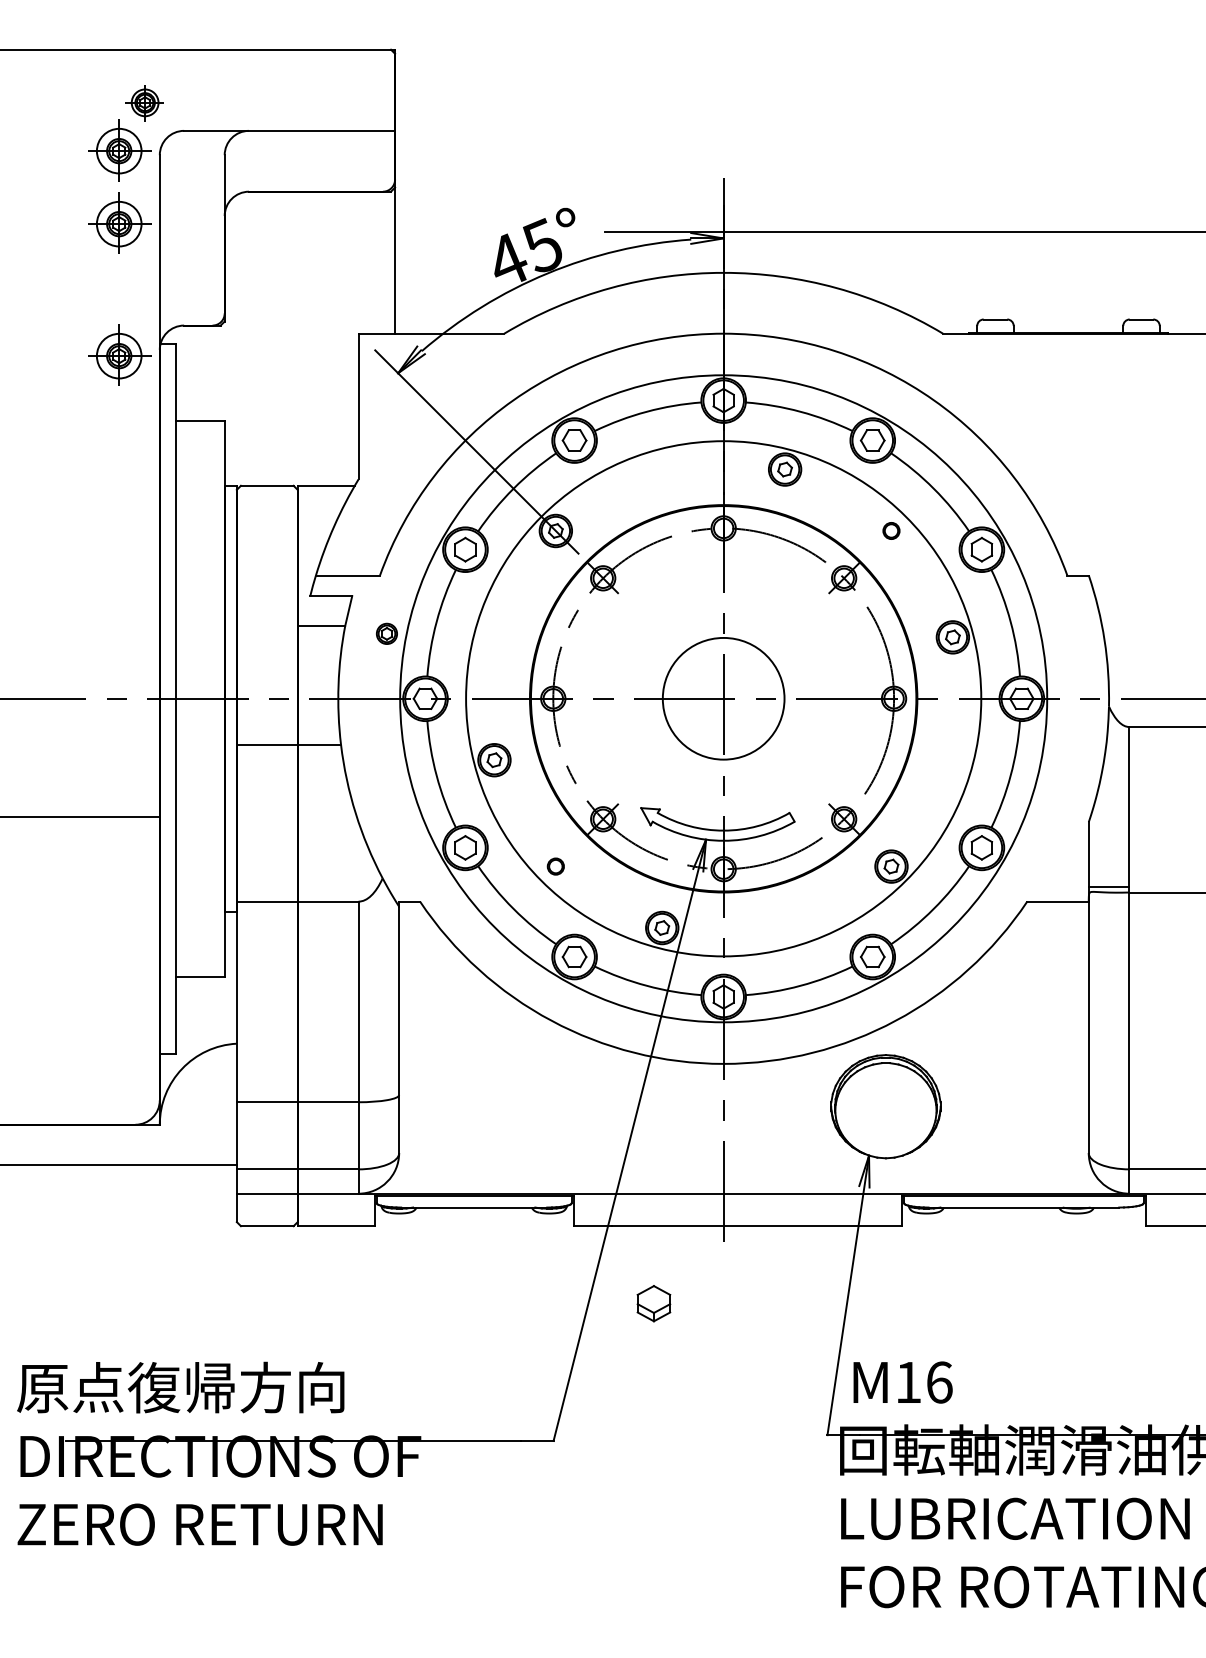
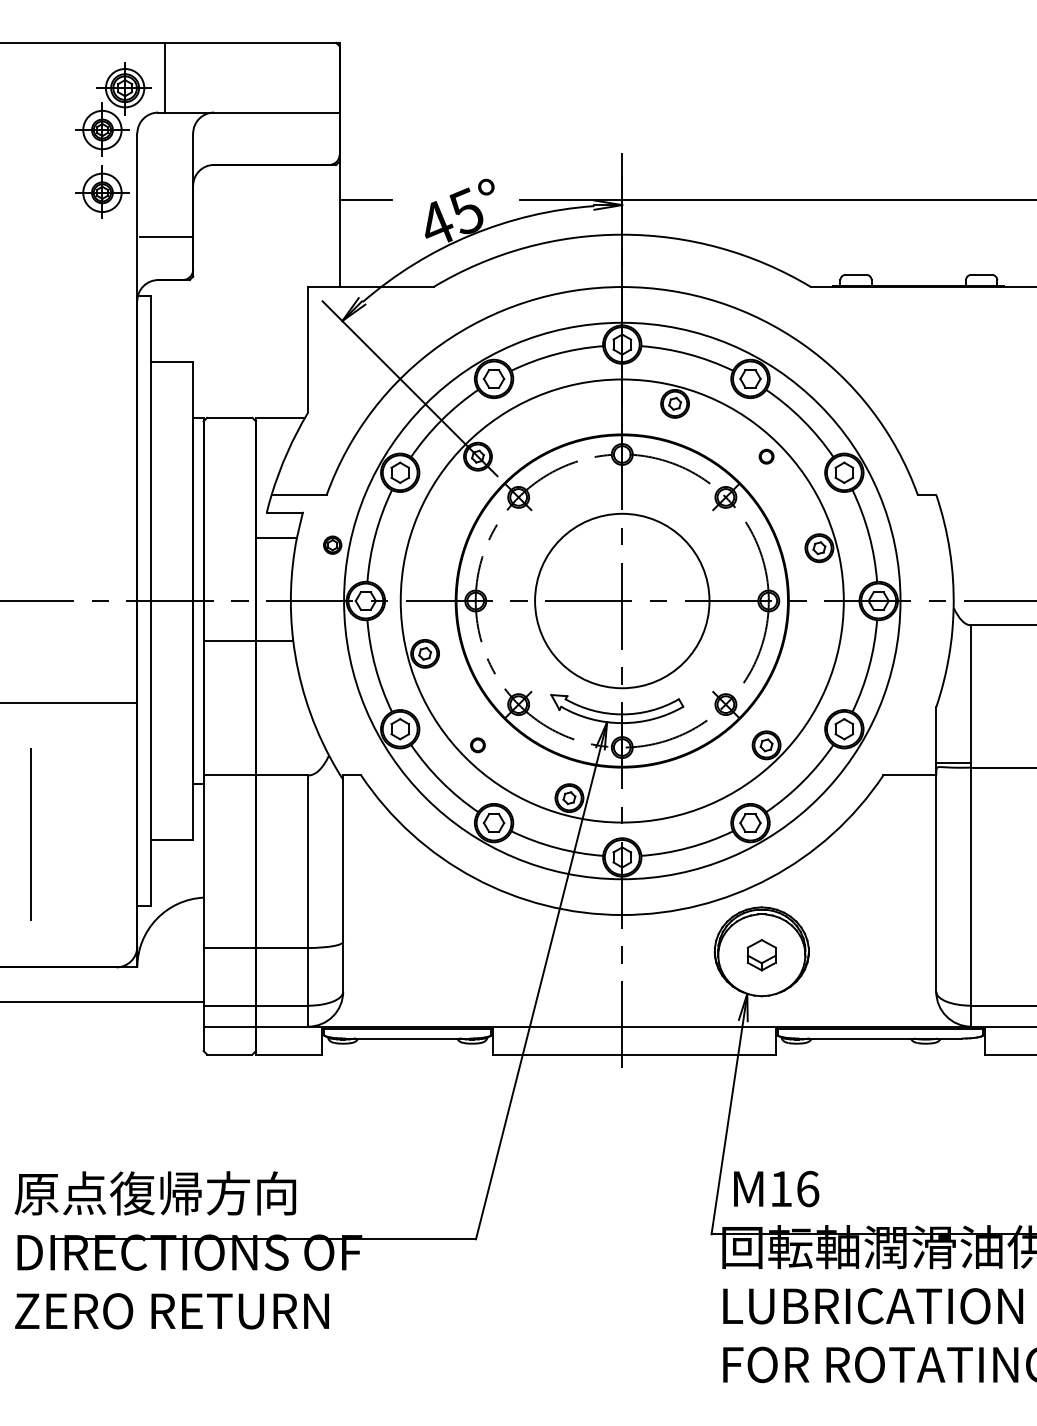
line: (192, 89) -> (165, 77), added
part: (144, 103) -> (124, 89), size x1.67
line: (425, 232) -> (365, 200), added
line: (191, 275) -> (164, 236), added
part: (119, 354) -> (102, 304), removed
circle: (723, 698) -> (622, 600), size x1.67
line: (36, 970) -> (31, 834), added
part: (653, 1303) -> (761, 955), moved

